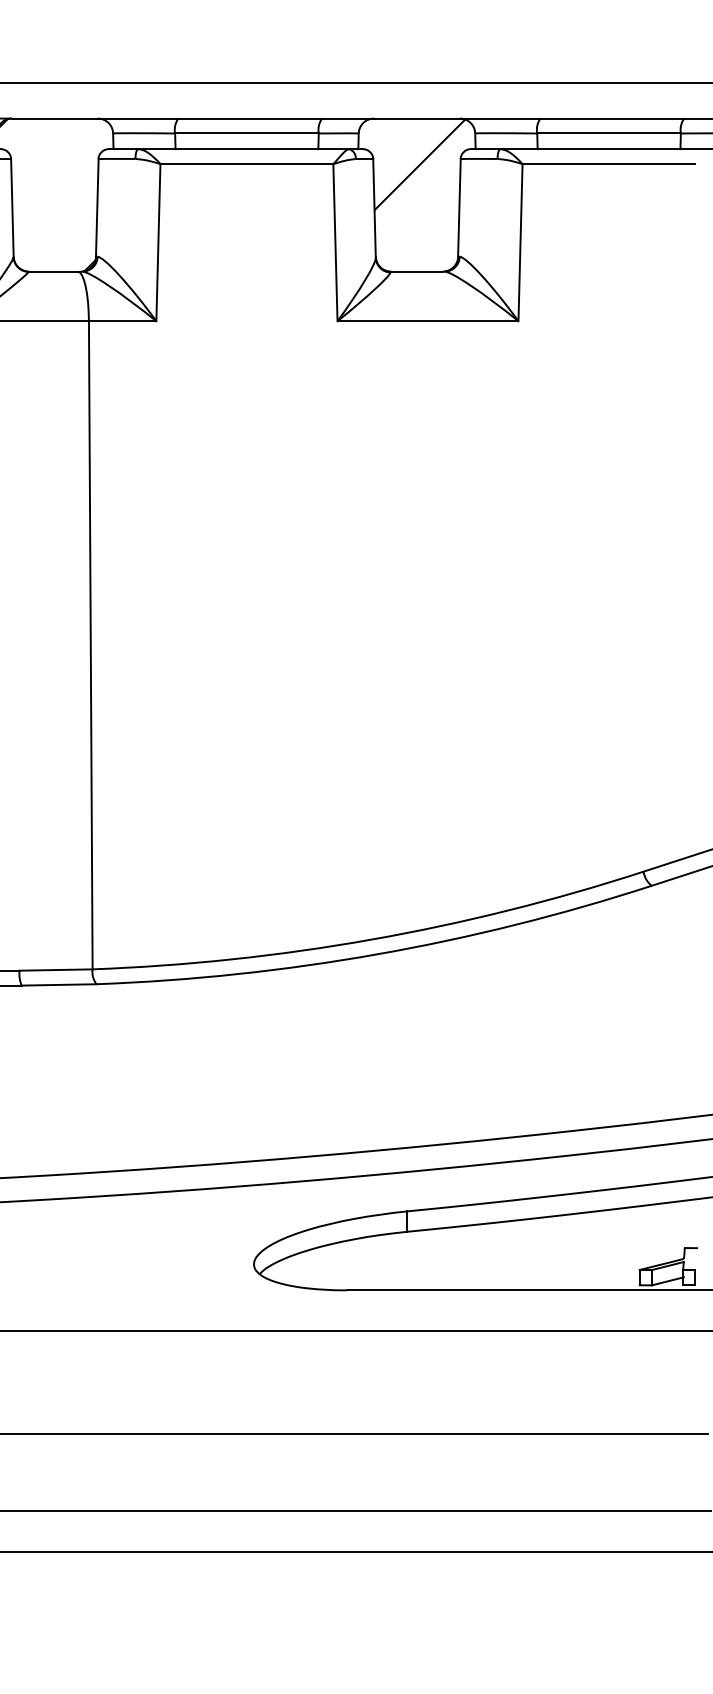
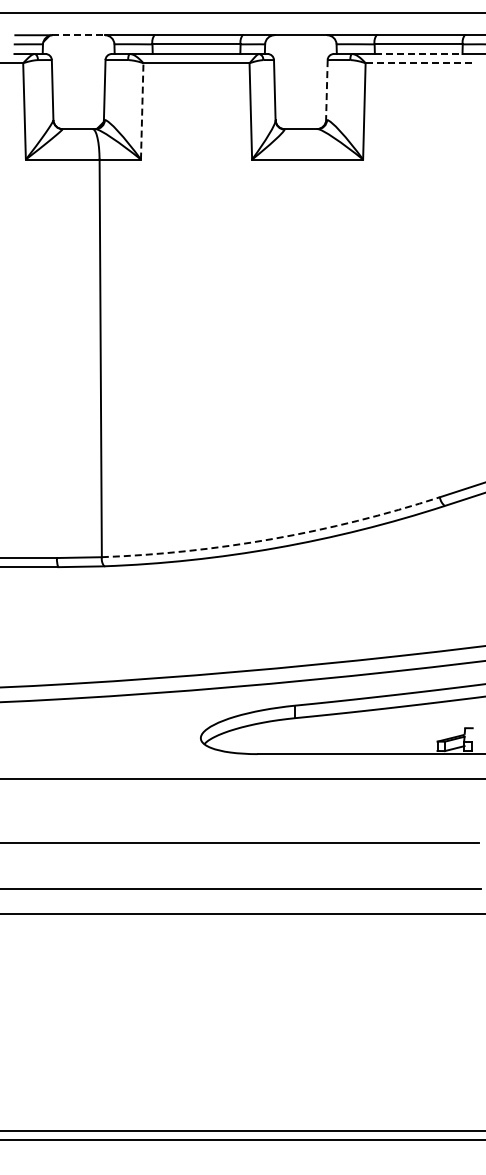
line: (56, 118) -> (79, 35), solid -> dashed
line: (608, 149) -> (418, 54), solid -> dashed
hatch: (419, 164) -> (302, 63), removed
line: (610, 164) -> (419, 63), solid -> dashed
line: (458, 208) -> (326, 90), solid -> dashed
line: (158, 241) -> (142, 110), solid -> dashed
arc: (370, 938) -> (272, 538), solid -> dashed

